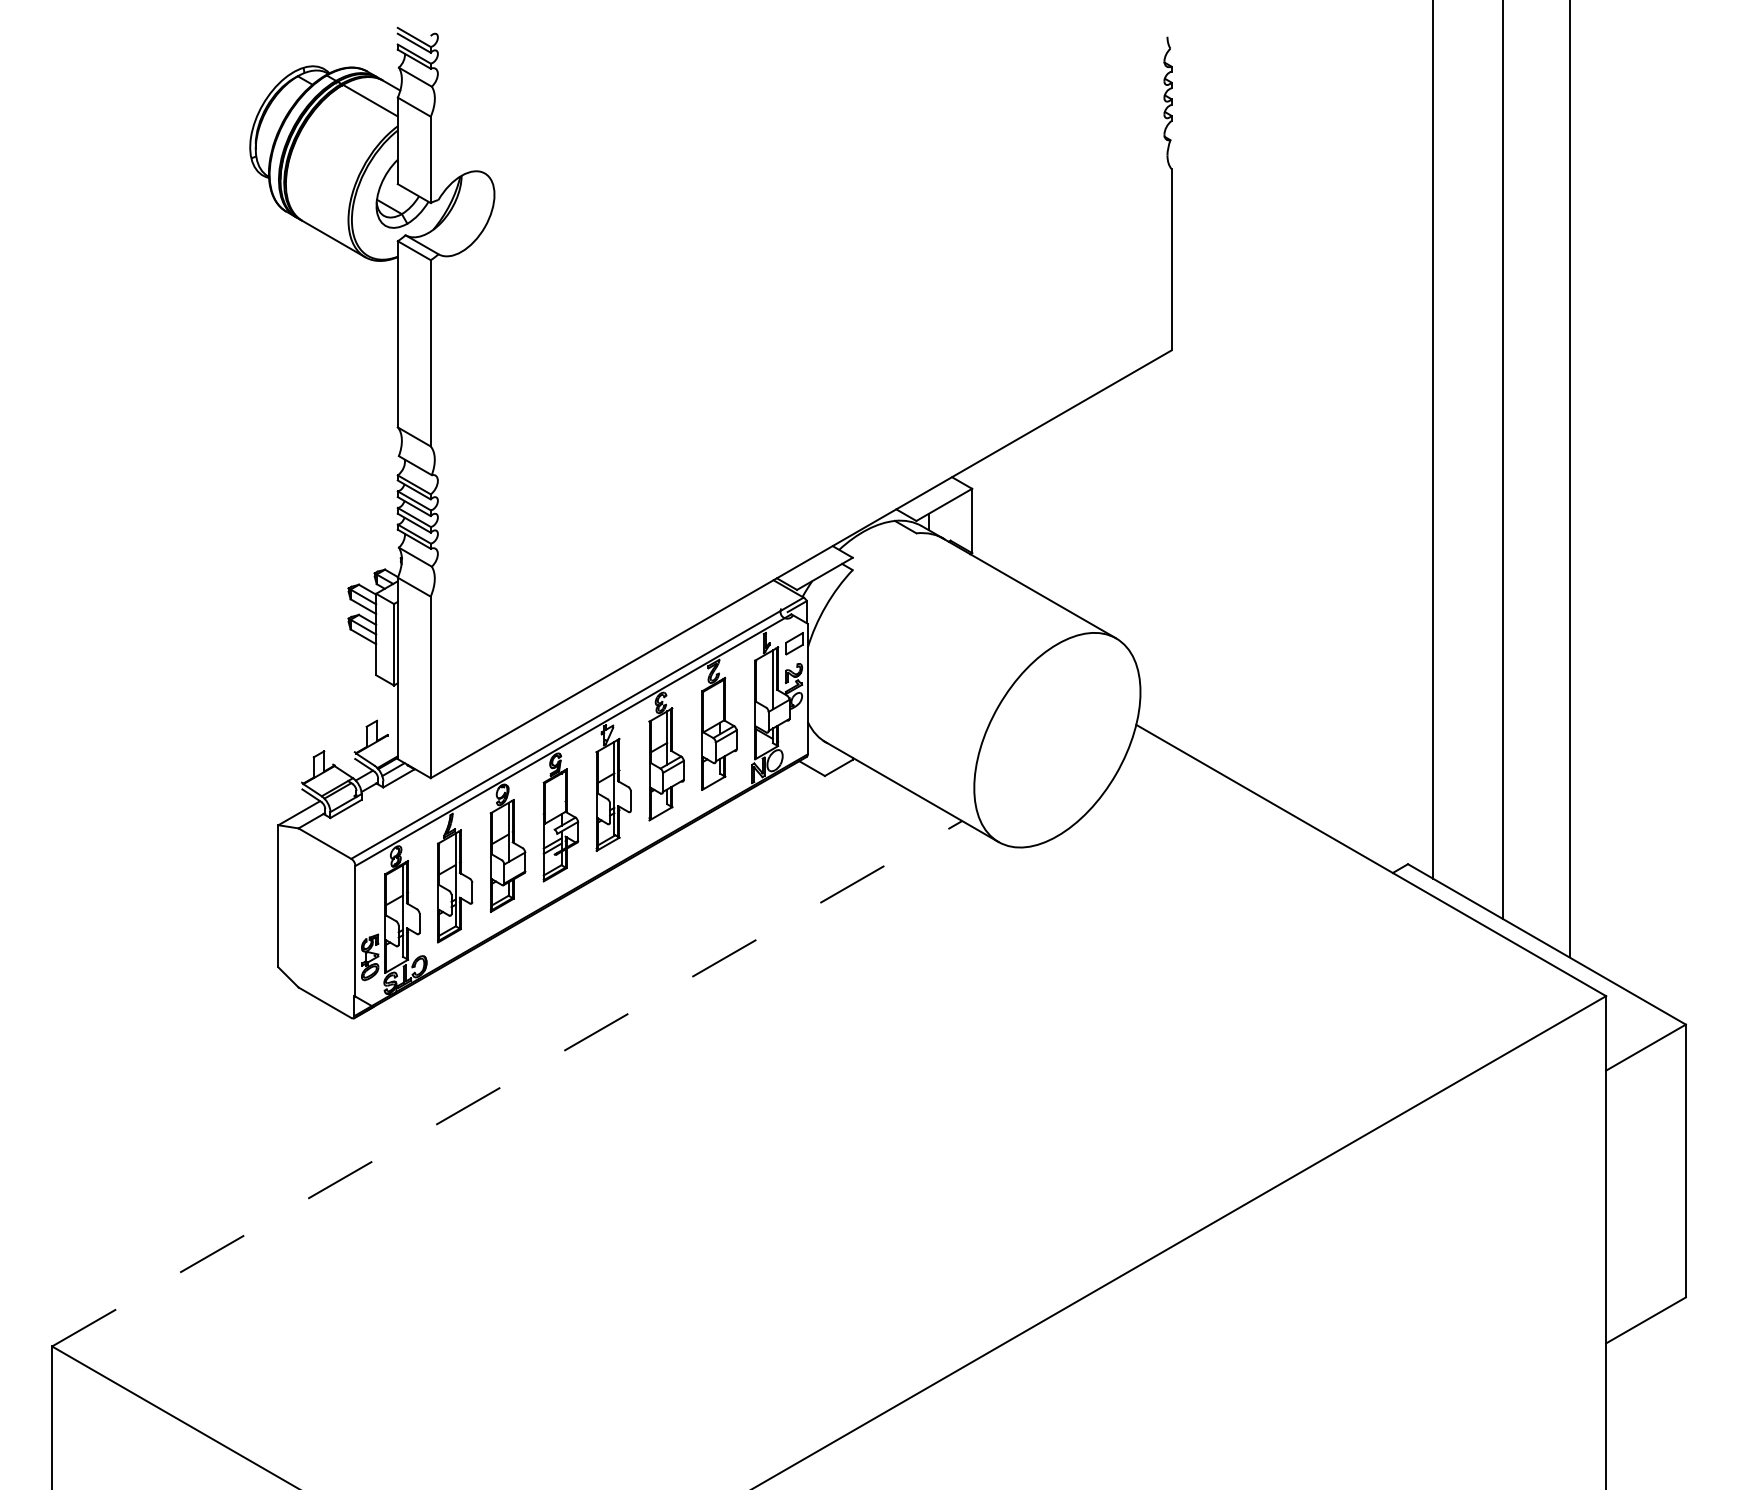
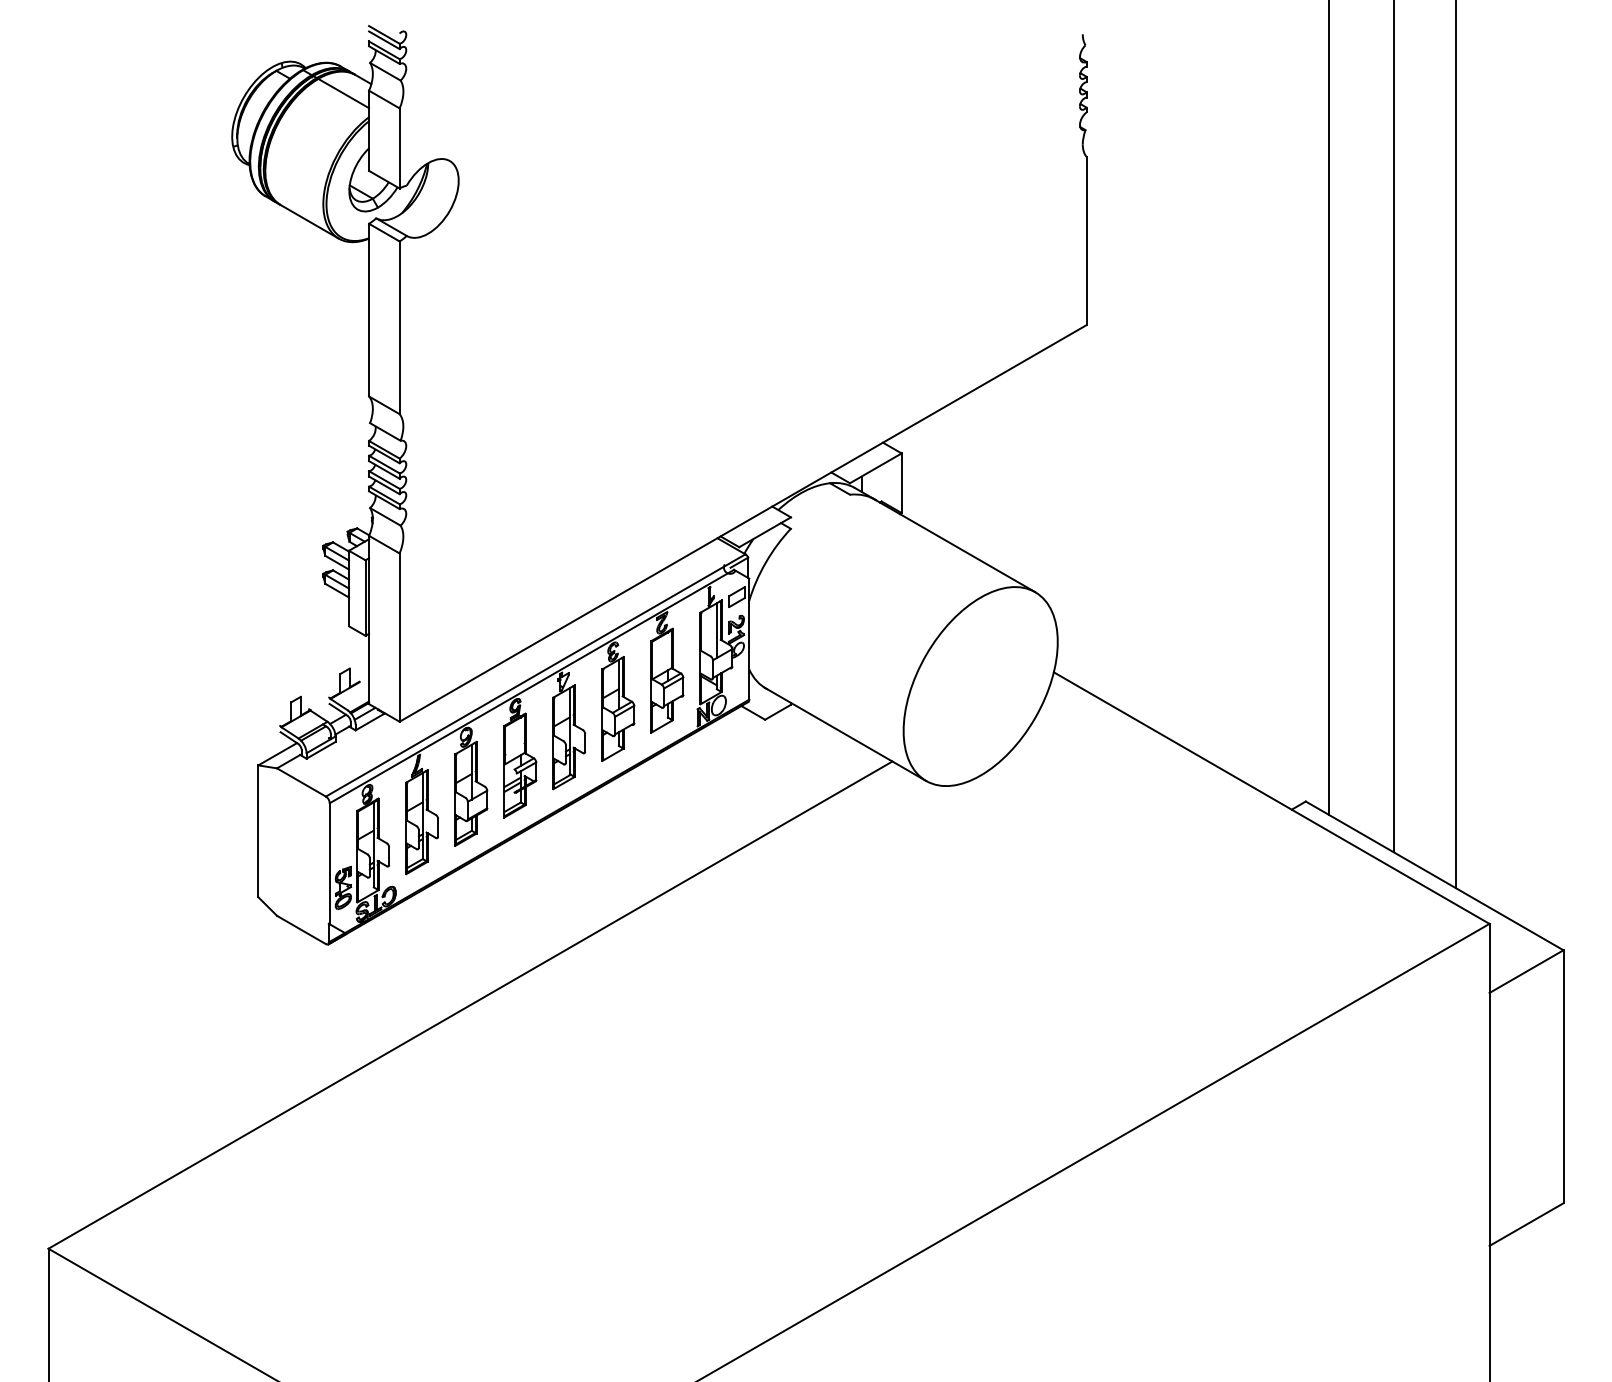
line: (507, 1083) -> (470, 1004), dashed -> solid

